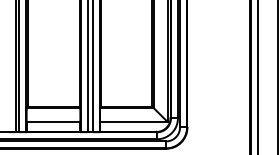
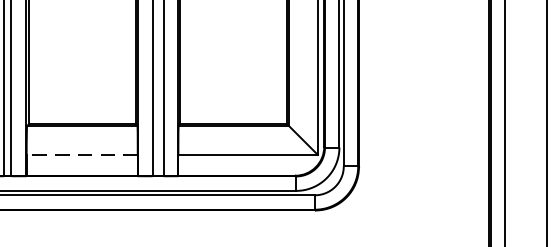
line: (53, 121) -> (82, 154), solid -> dashed

